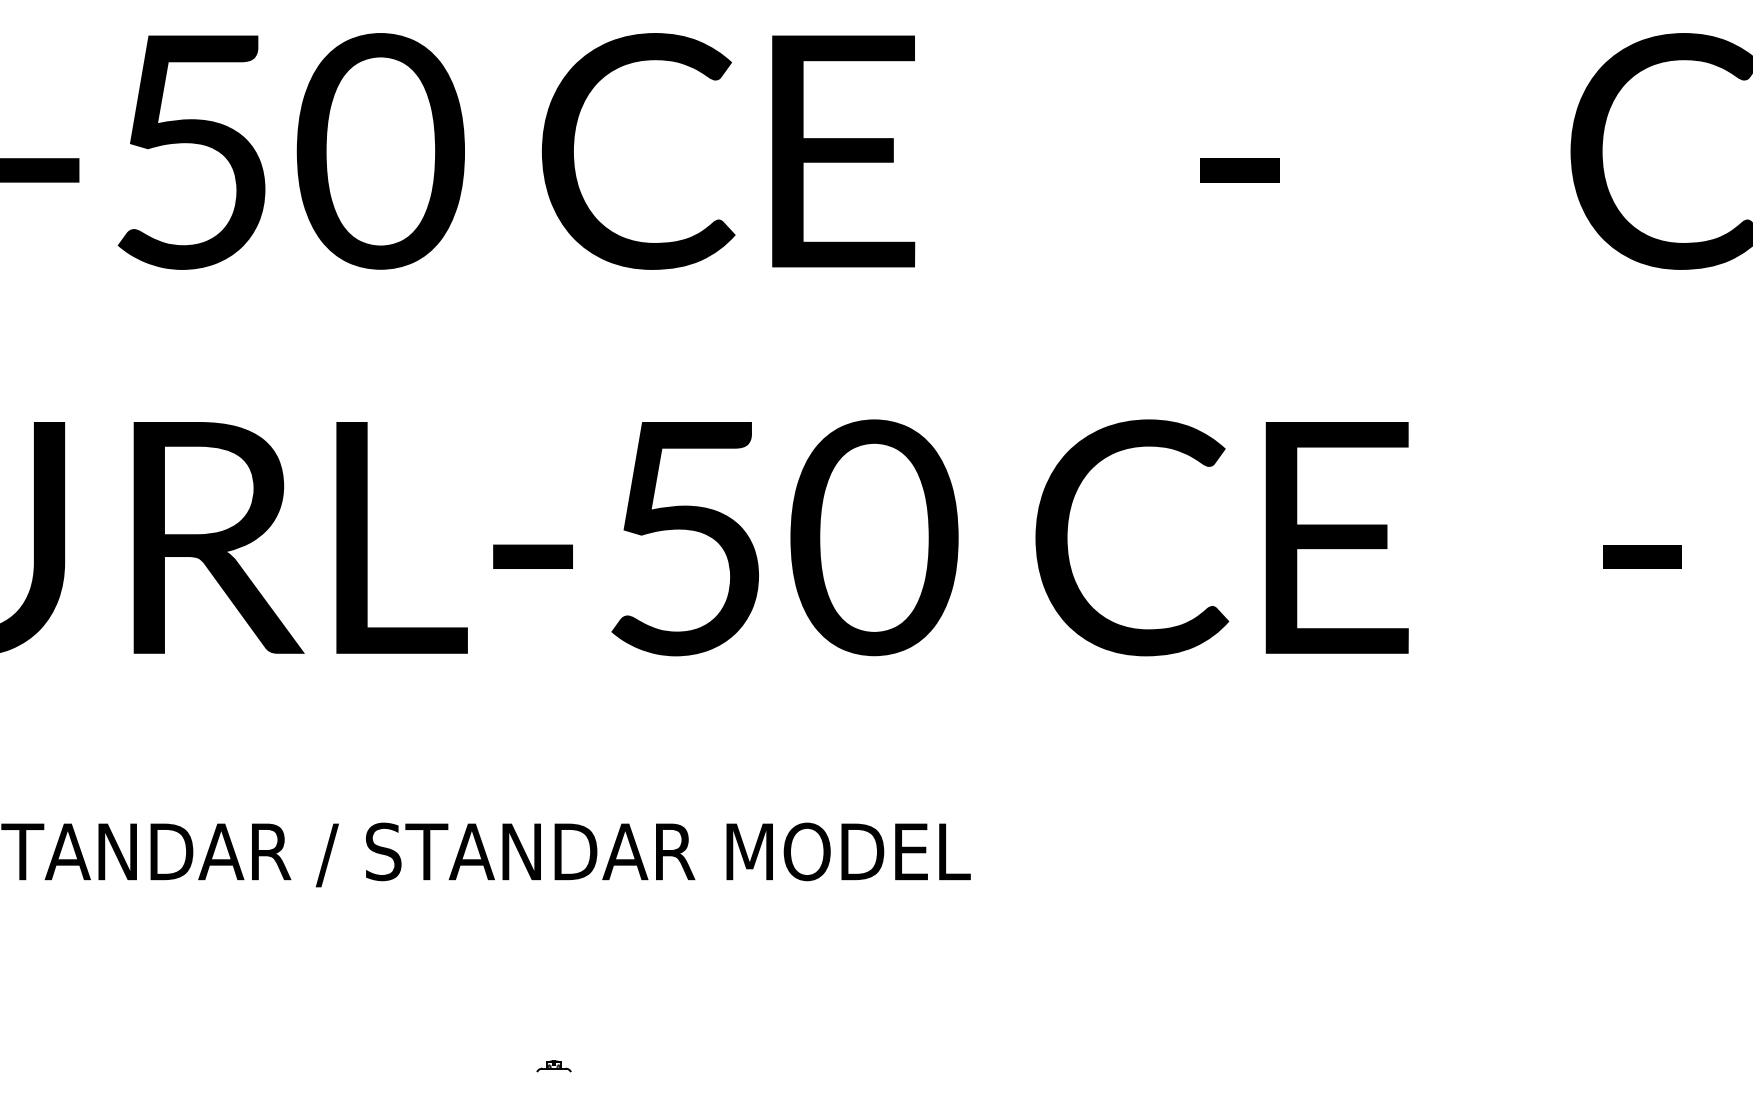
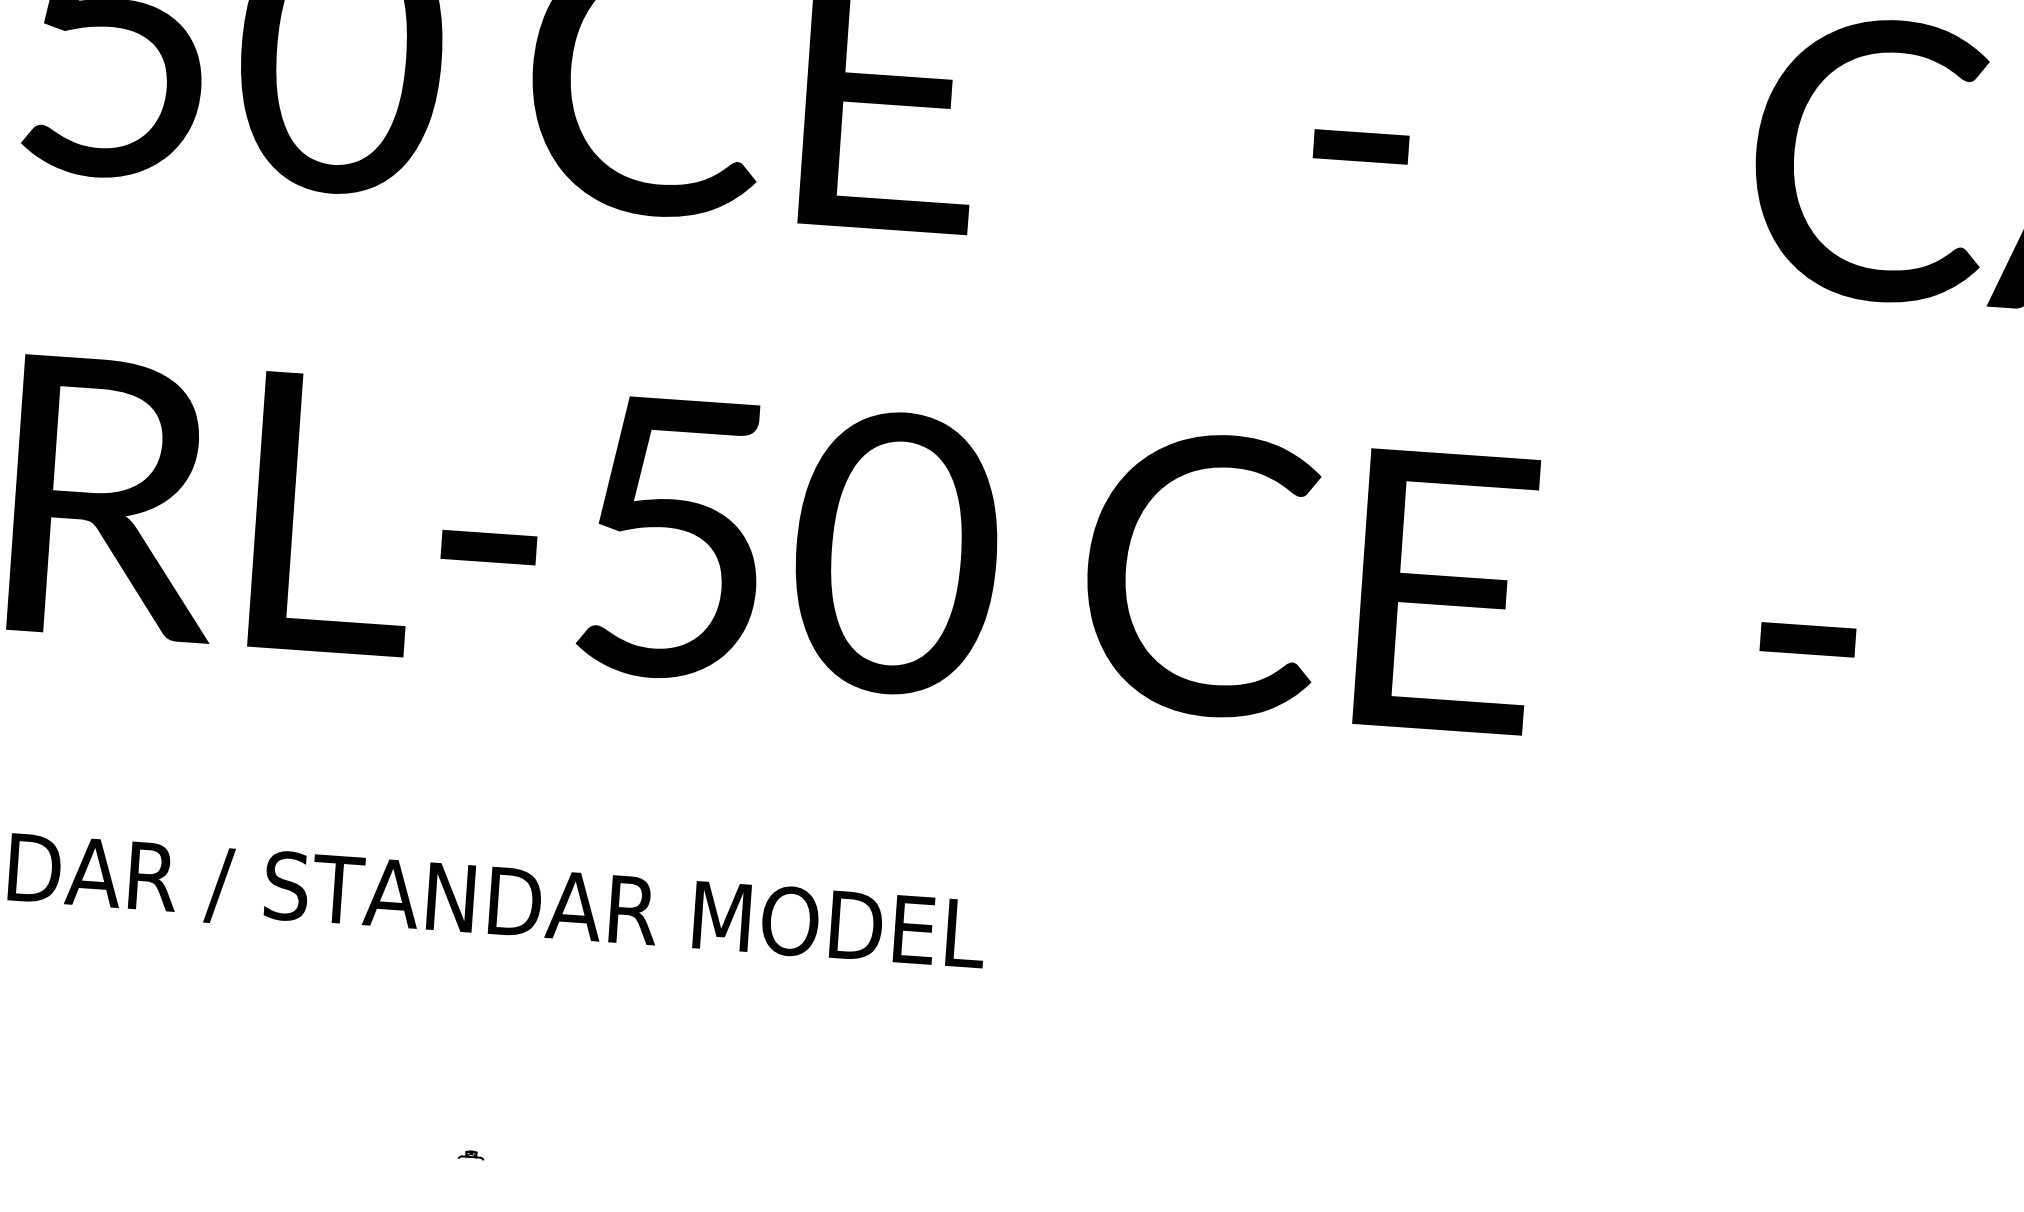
part: (553, 1066) -> (470, 1155), size x0.62

